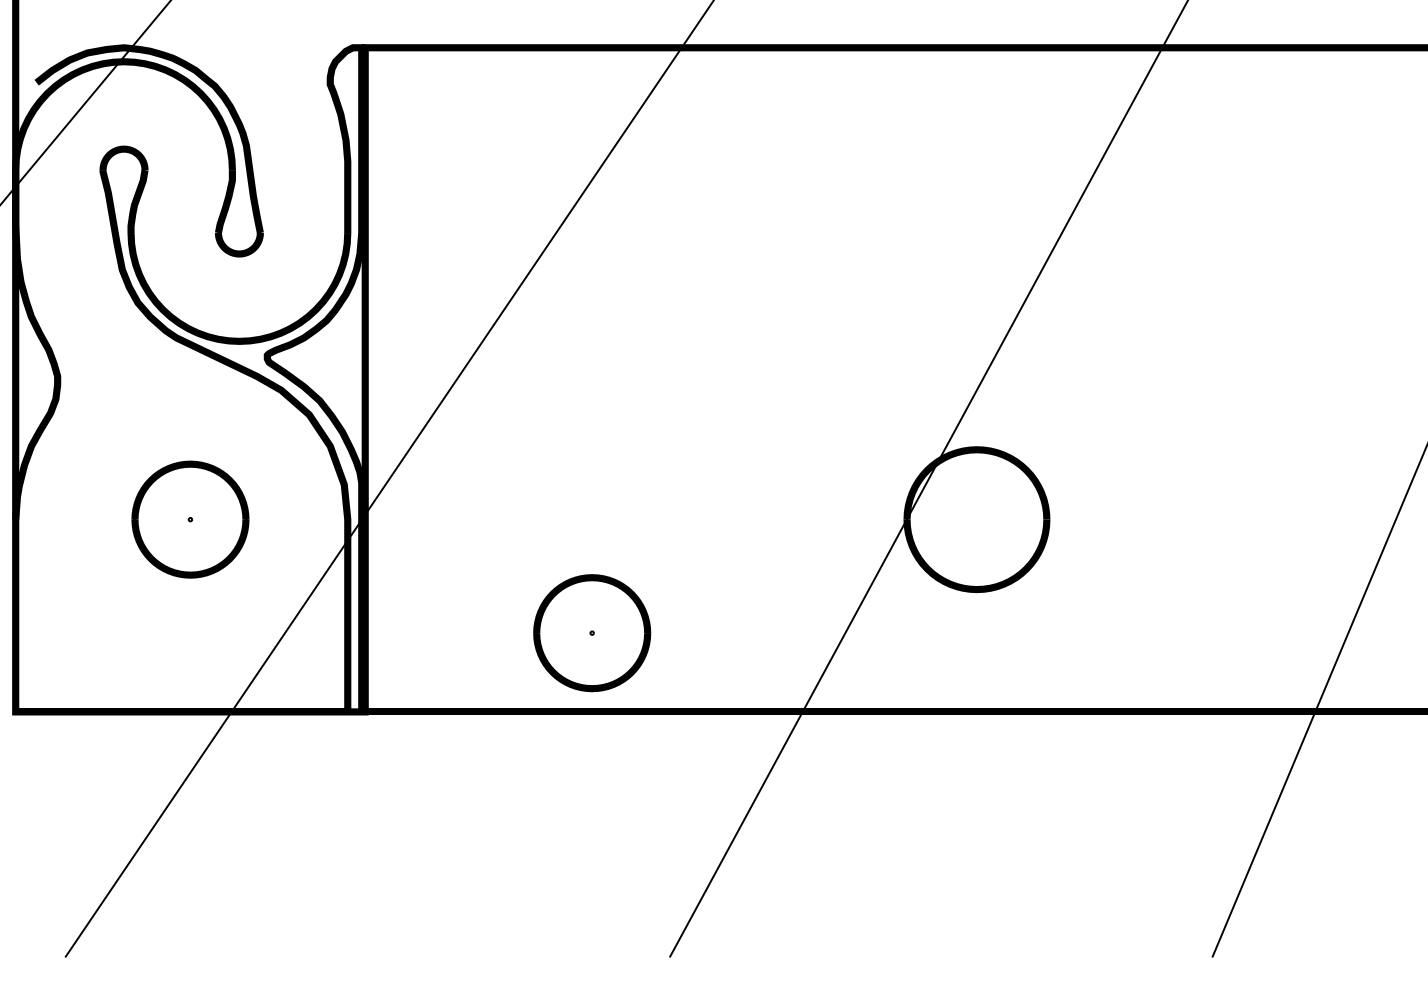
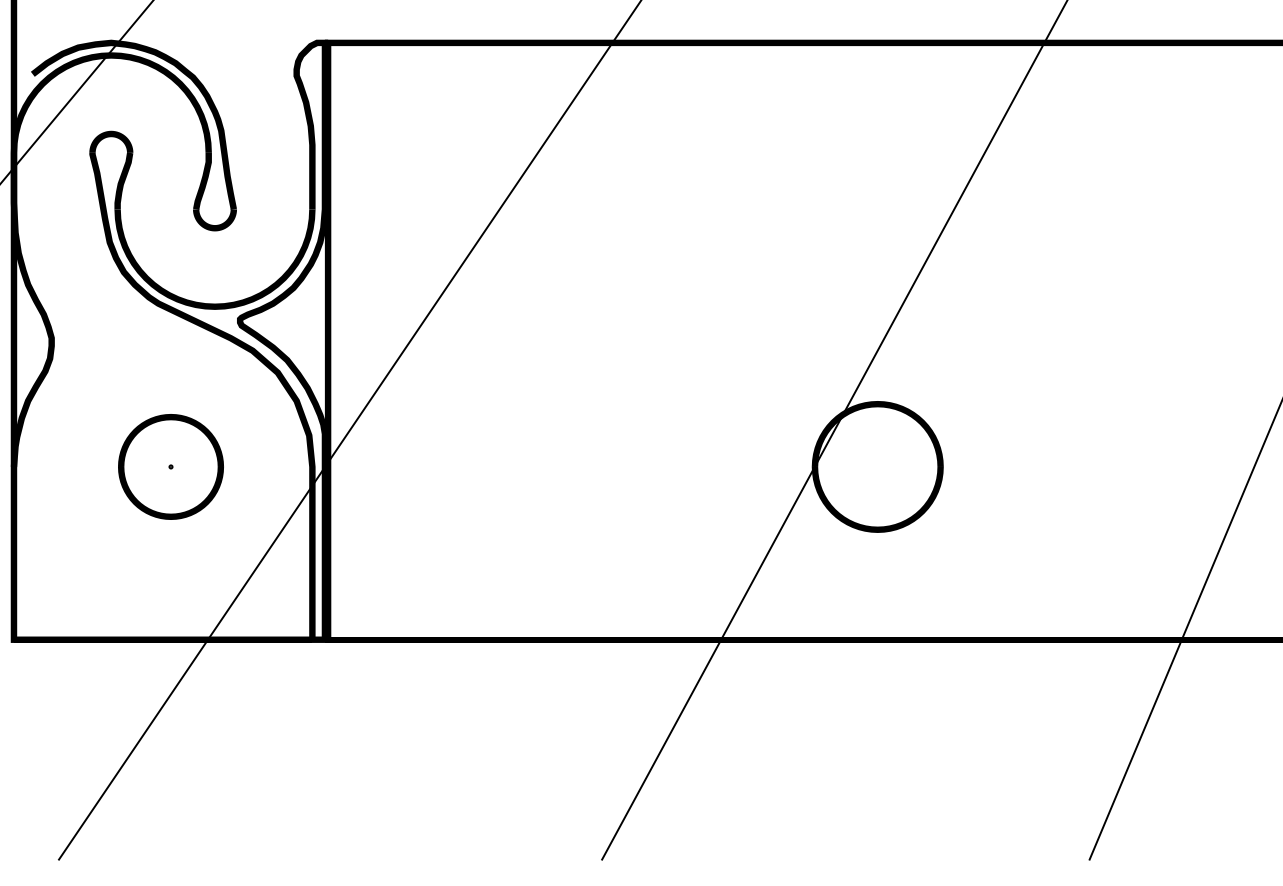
part: (591, 632) -> (531, 568), removed

